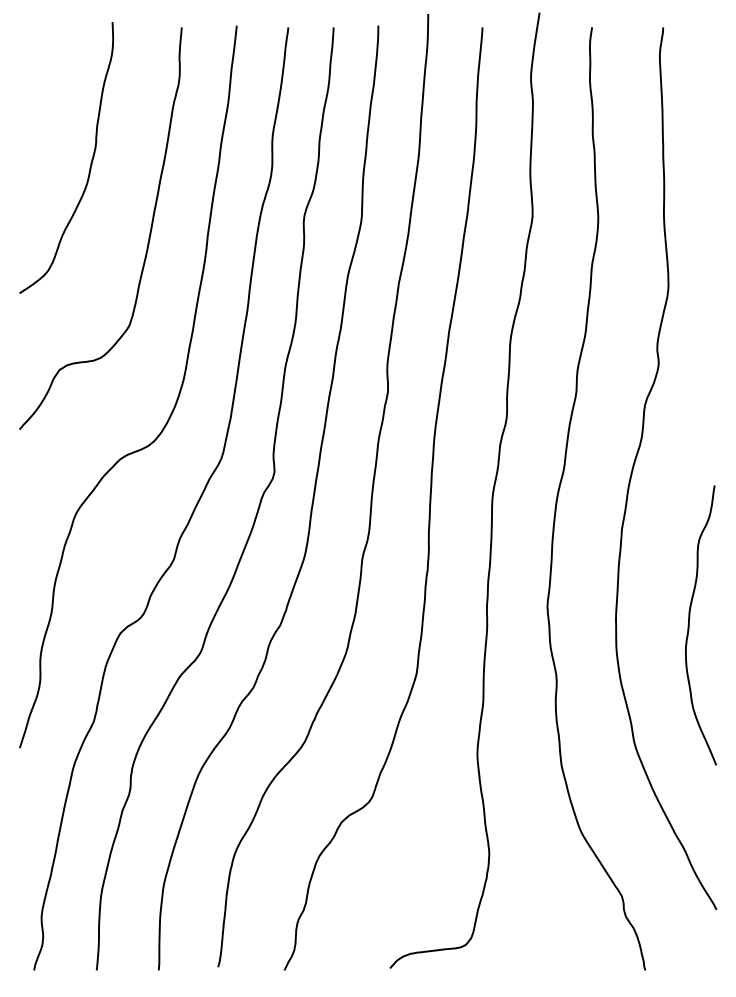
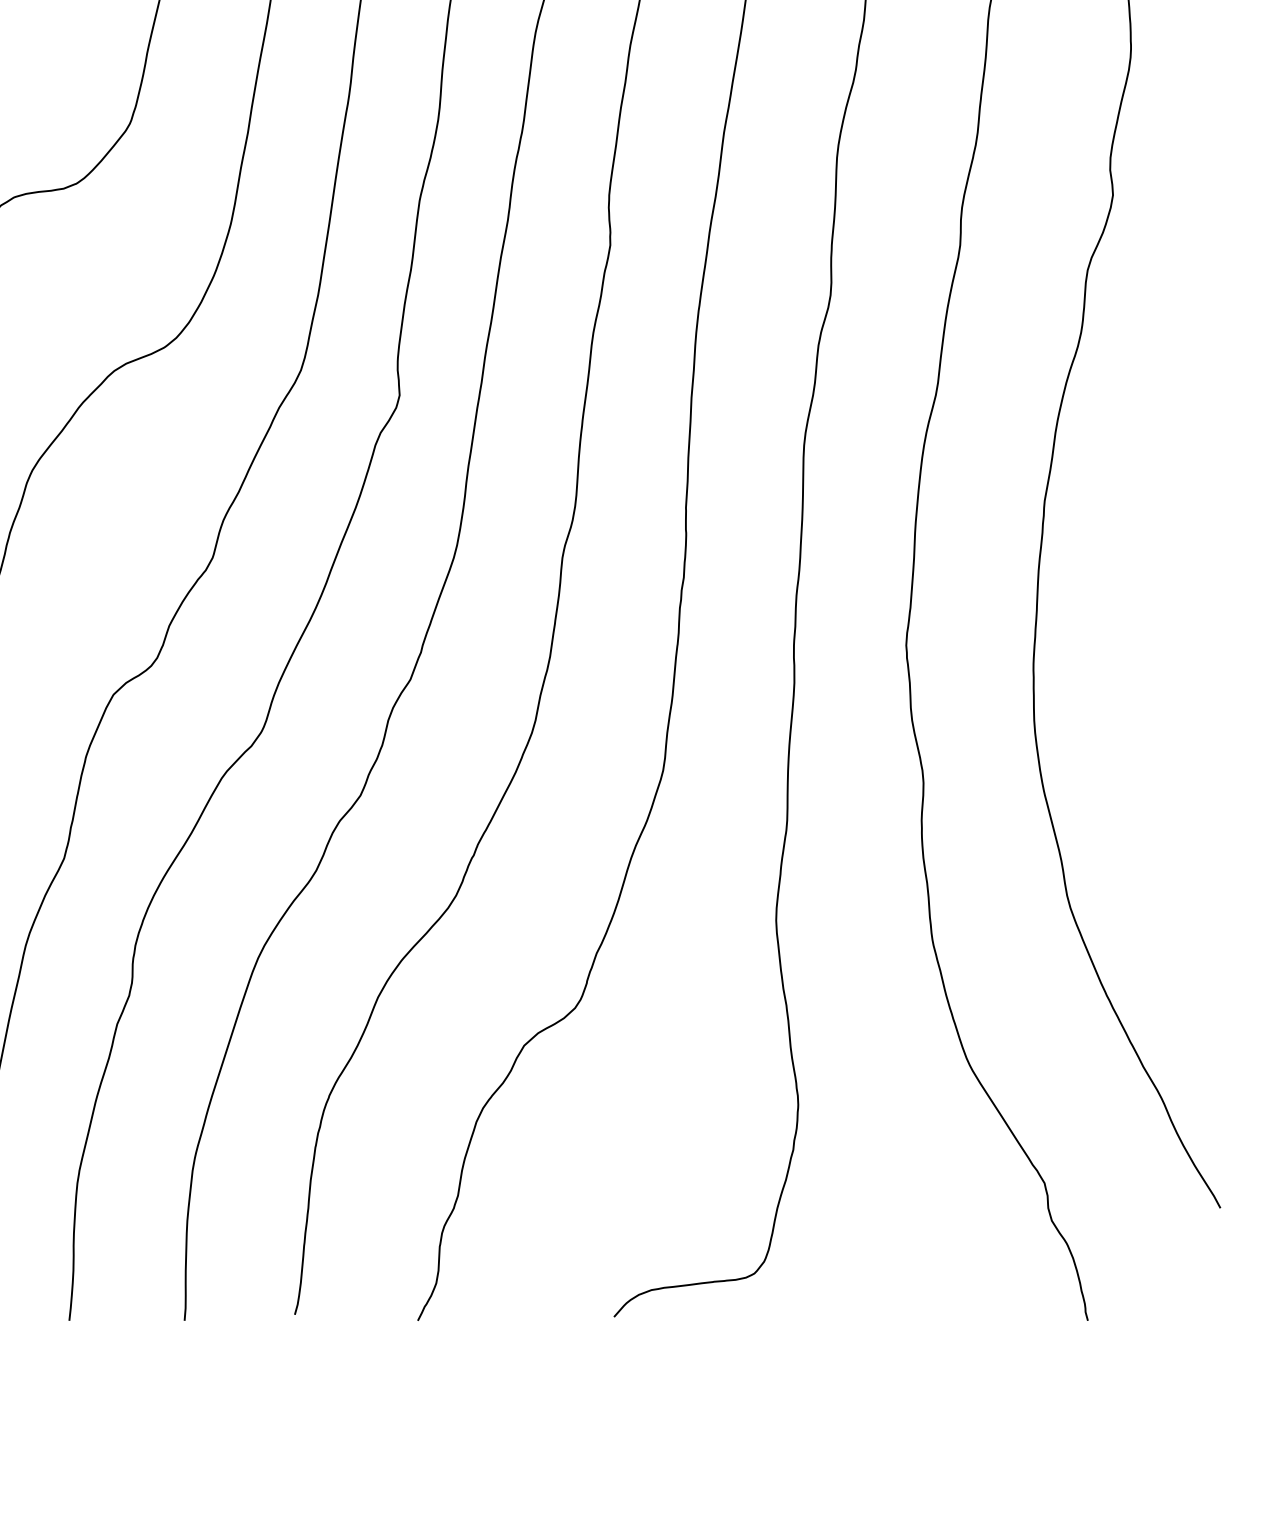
curve: (689, 625) -> (1170, 680), removed

